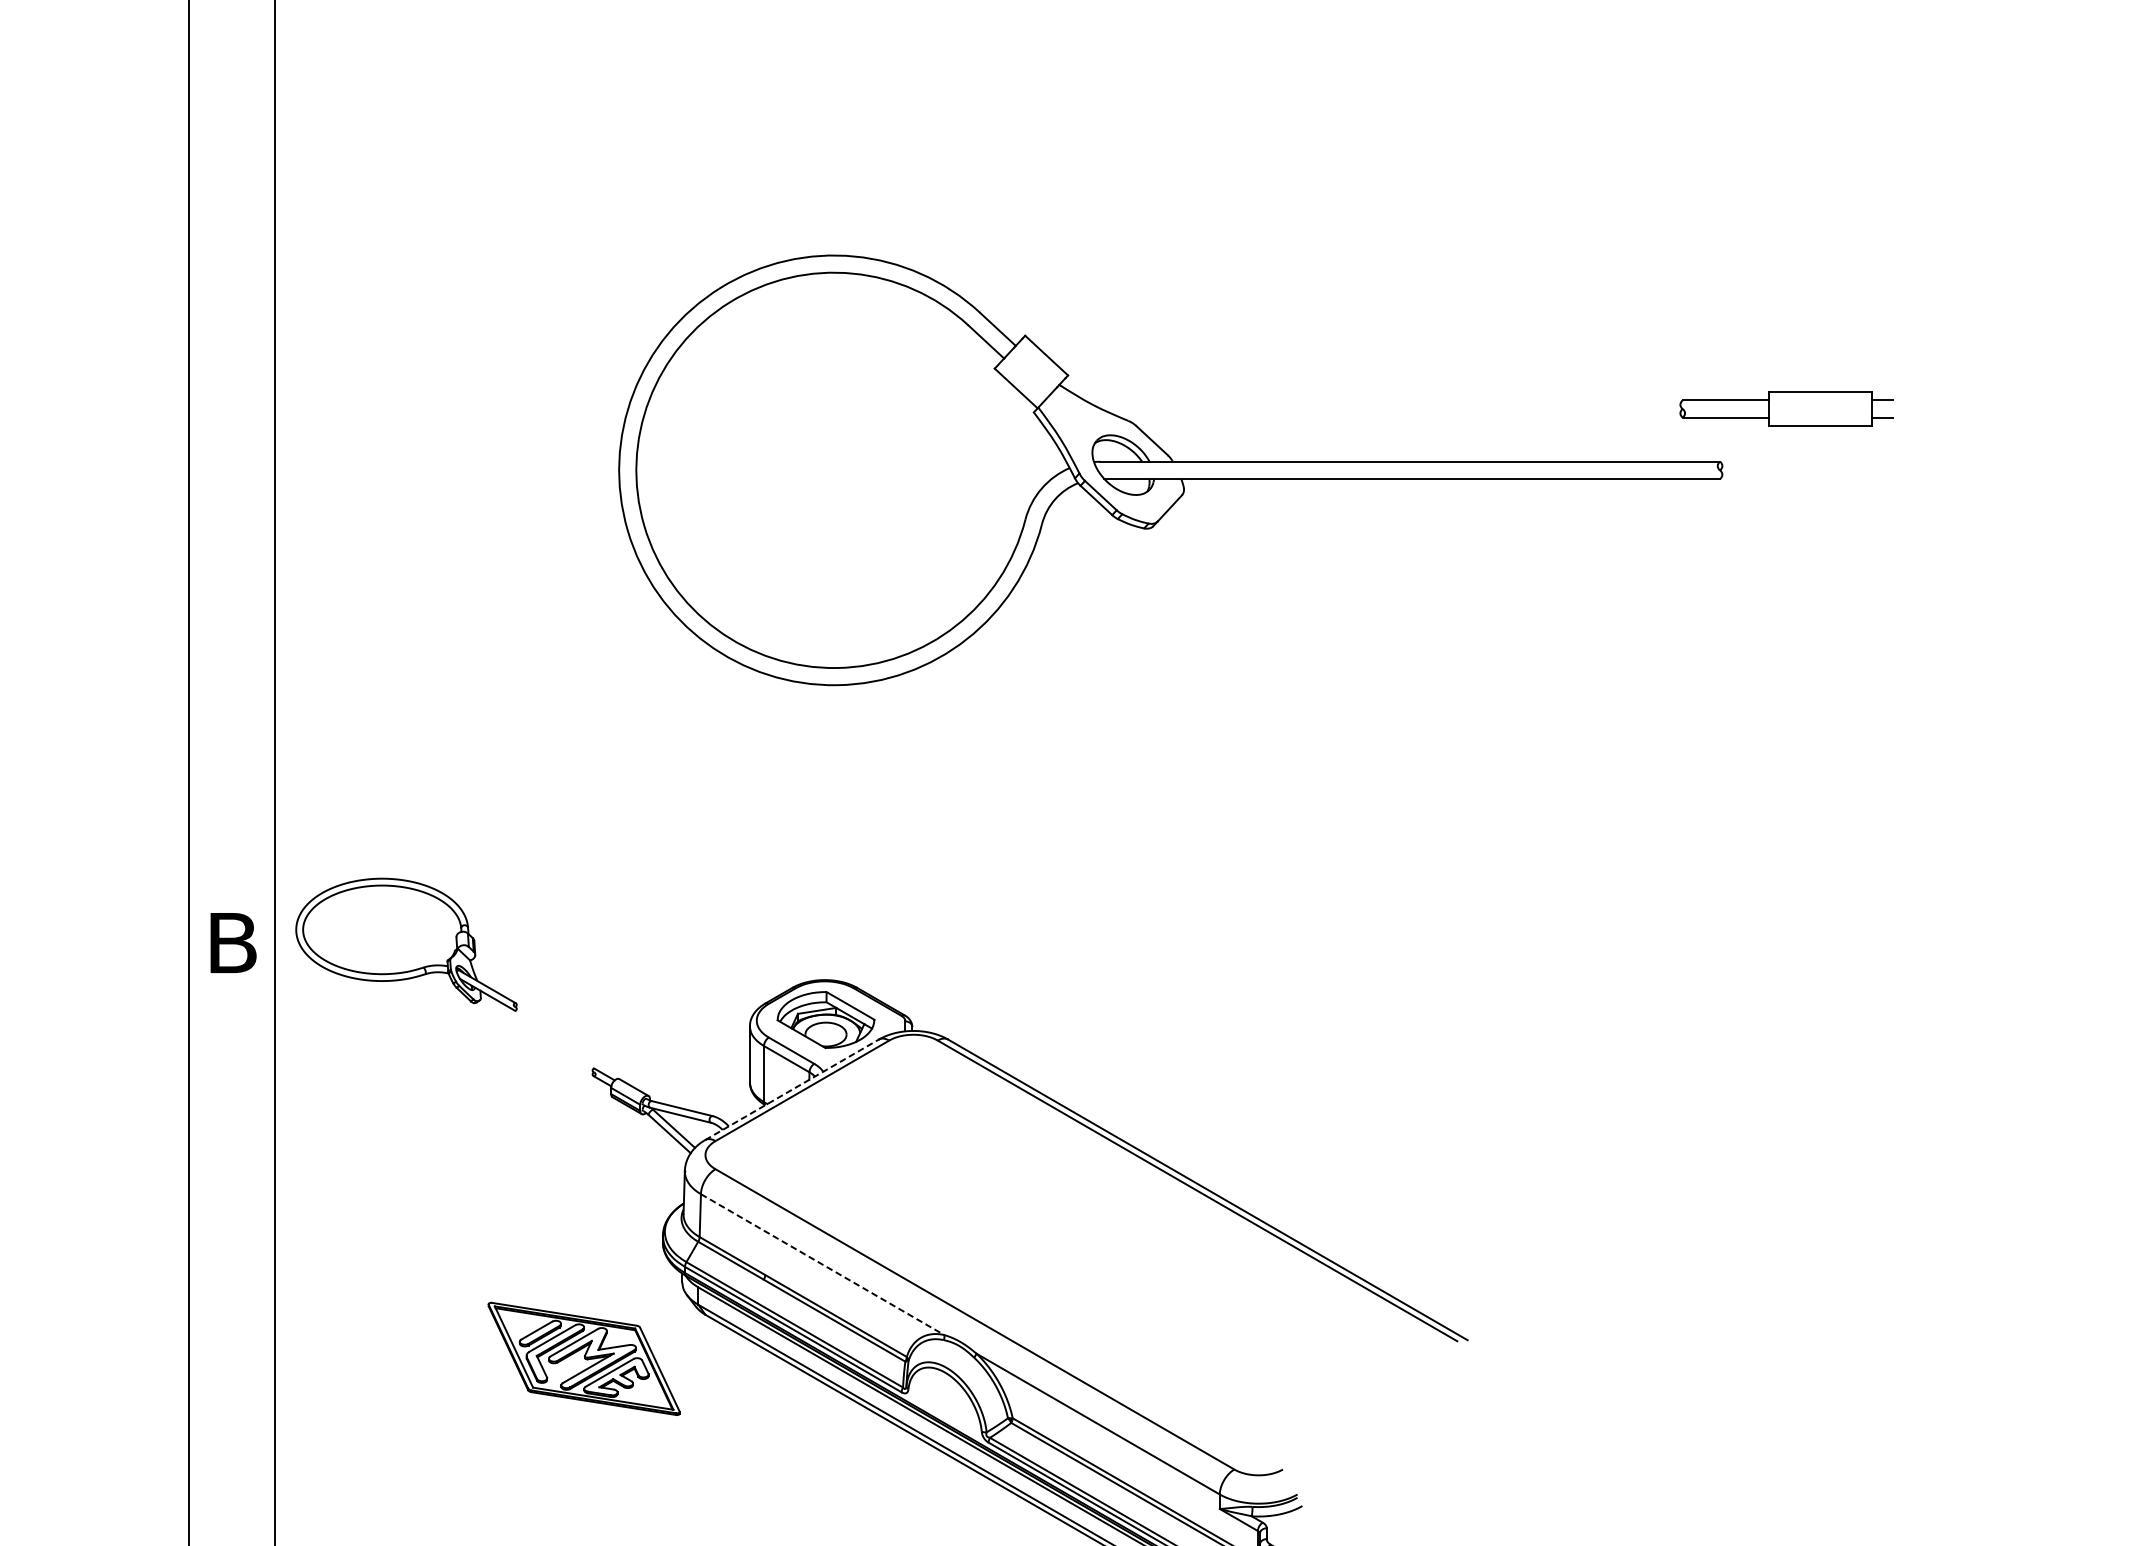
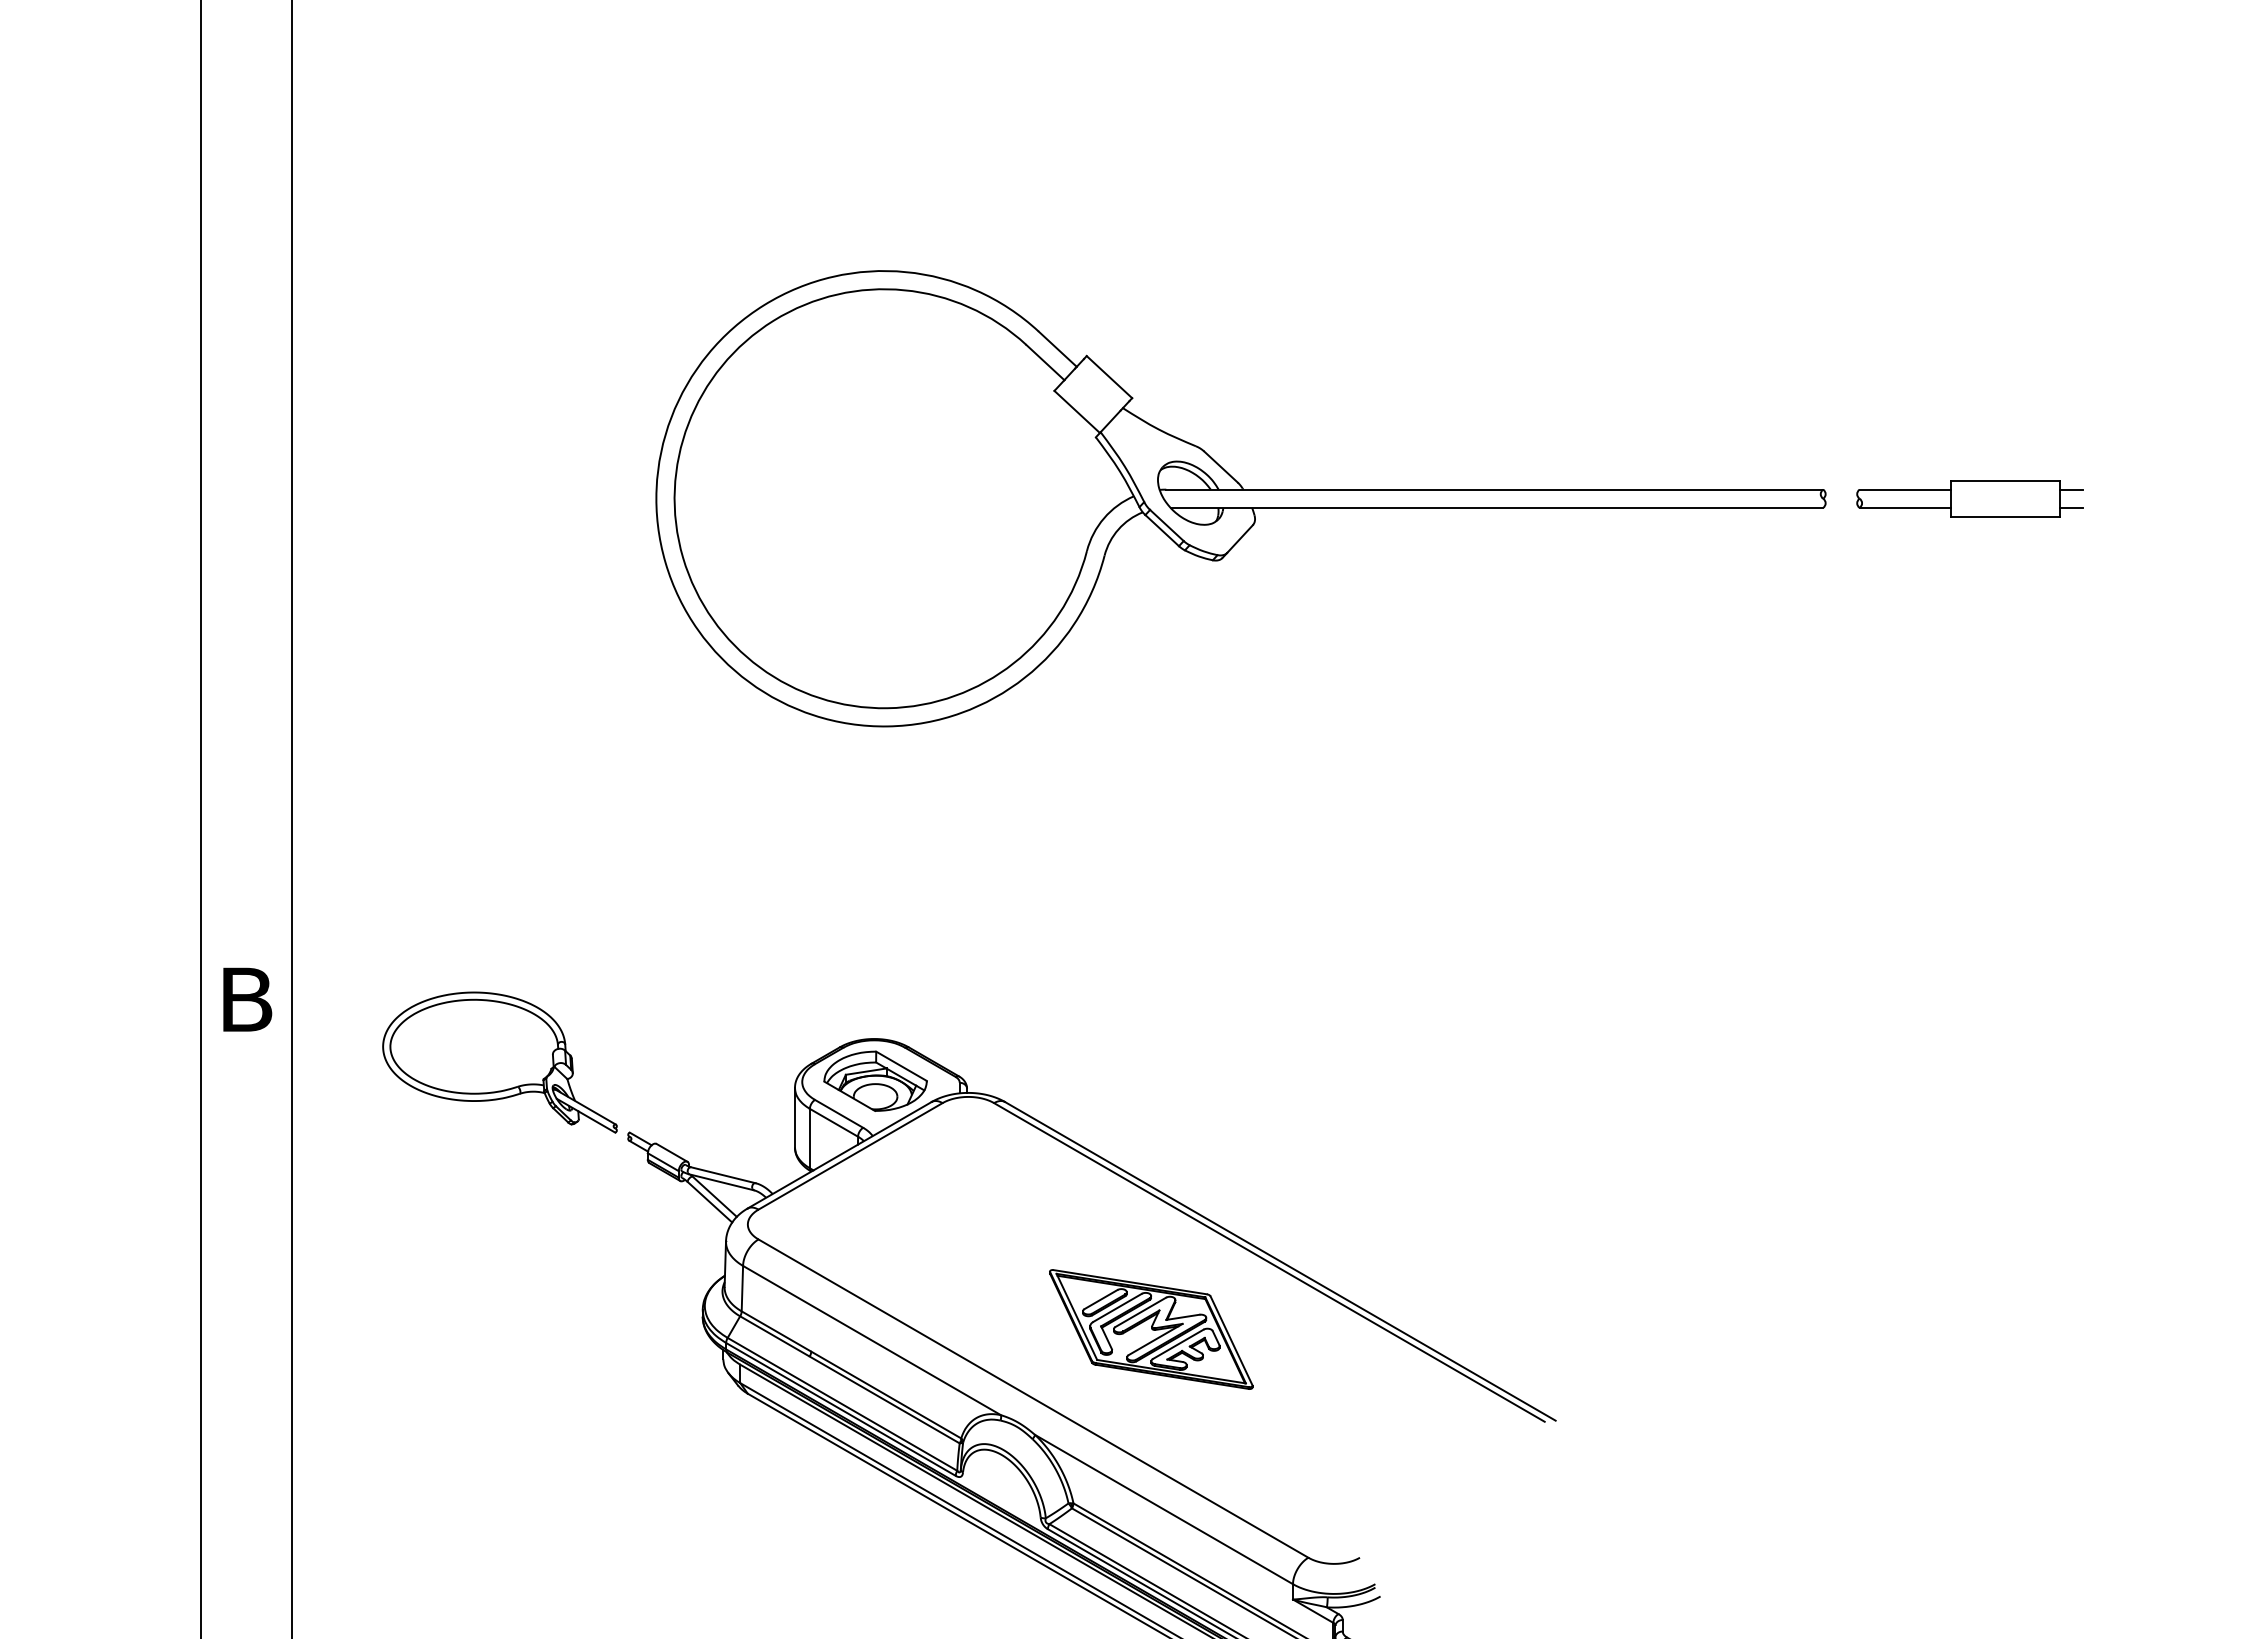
part: (1786, 408) -> (1969, 498), moved
part: (406, 944) -> (499, 1062), moved
line: (792, 1090) -> (840, 1155), dashed -> solid
line: (823, 1264) -> (872, 1340), dashed -> solid
part: (584, 1358) -> (1151, 1329), moved

